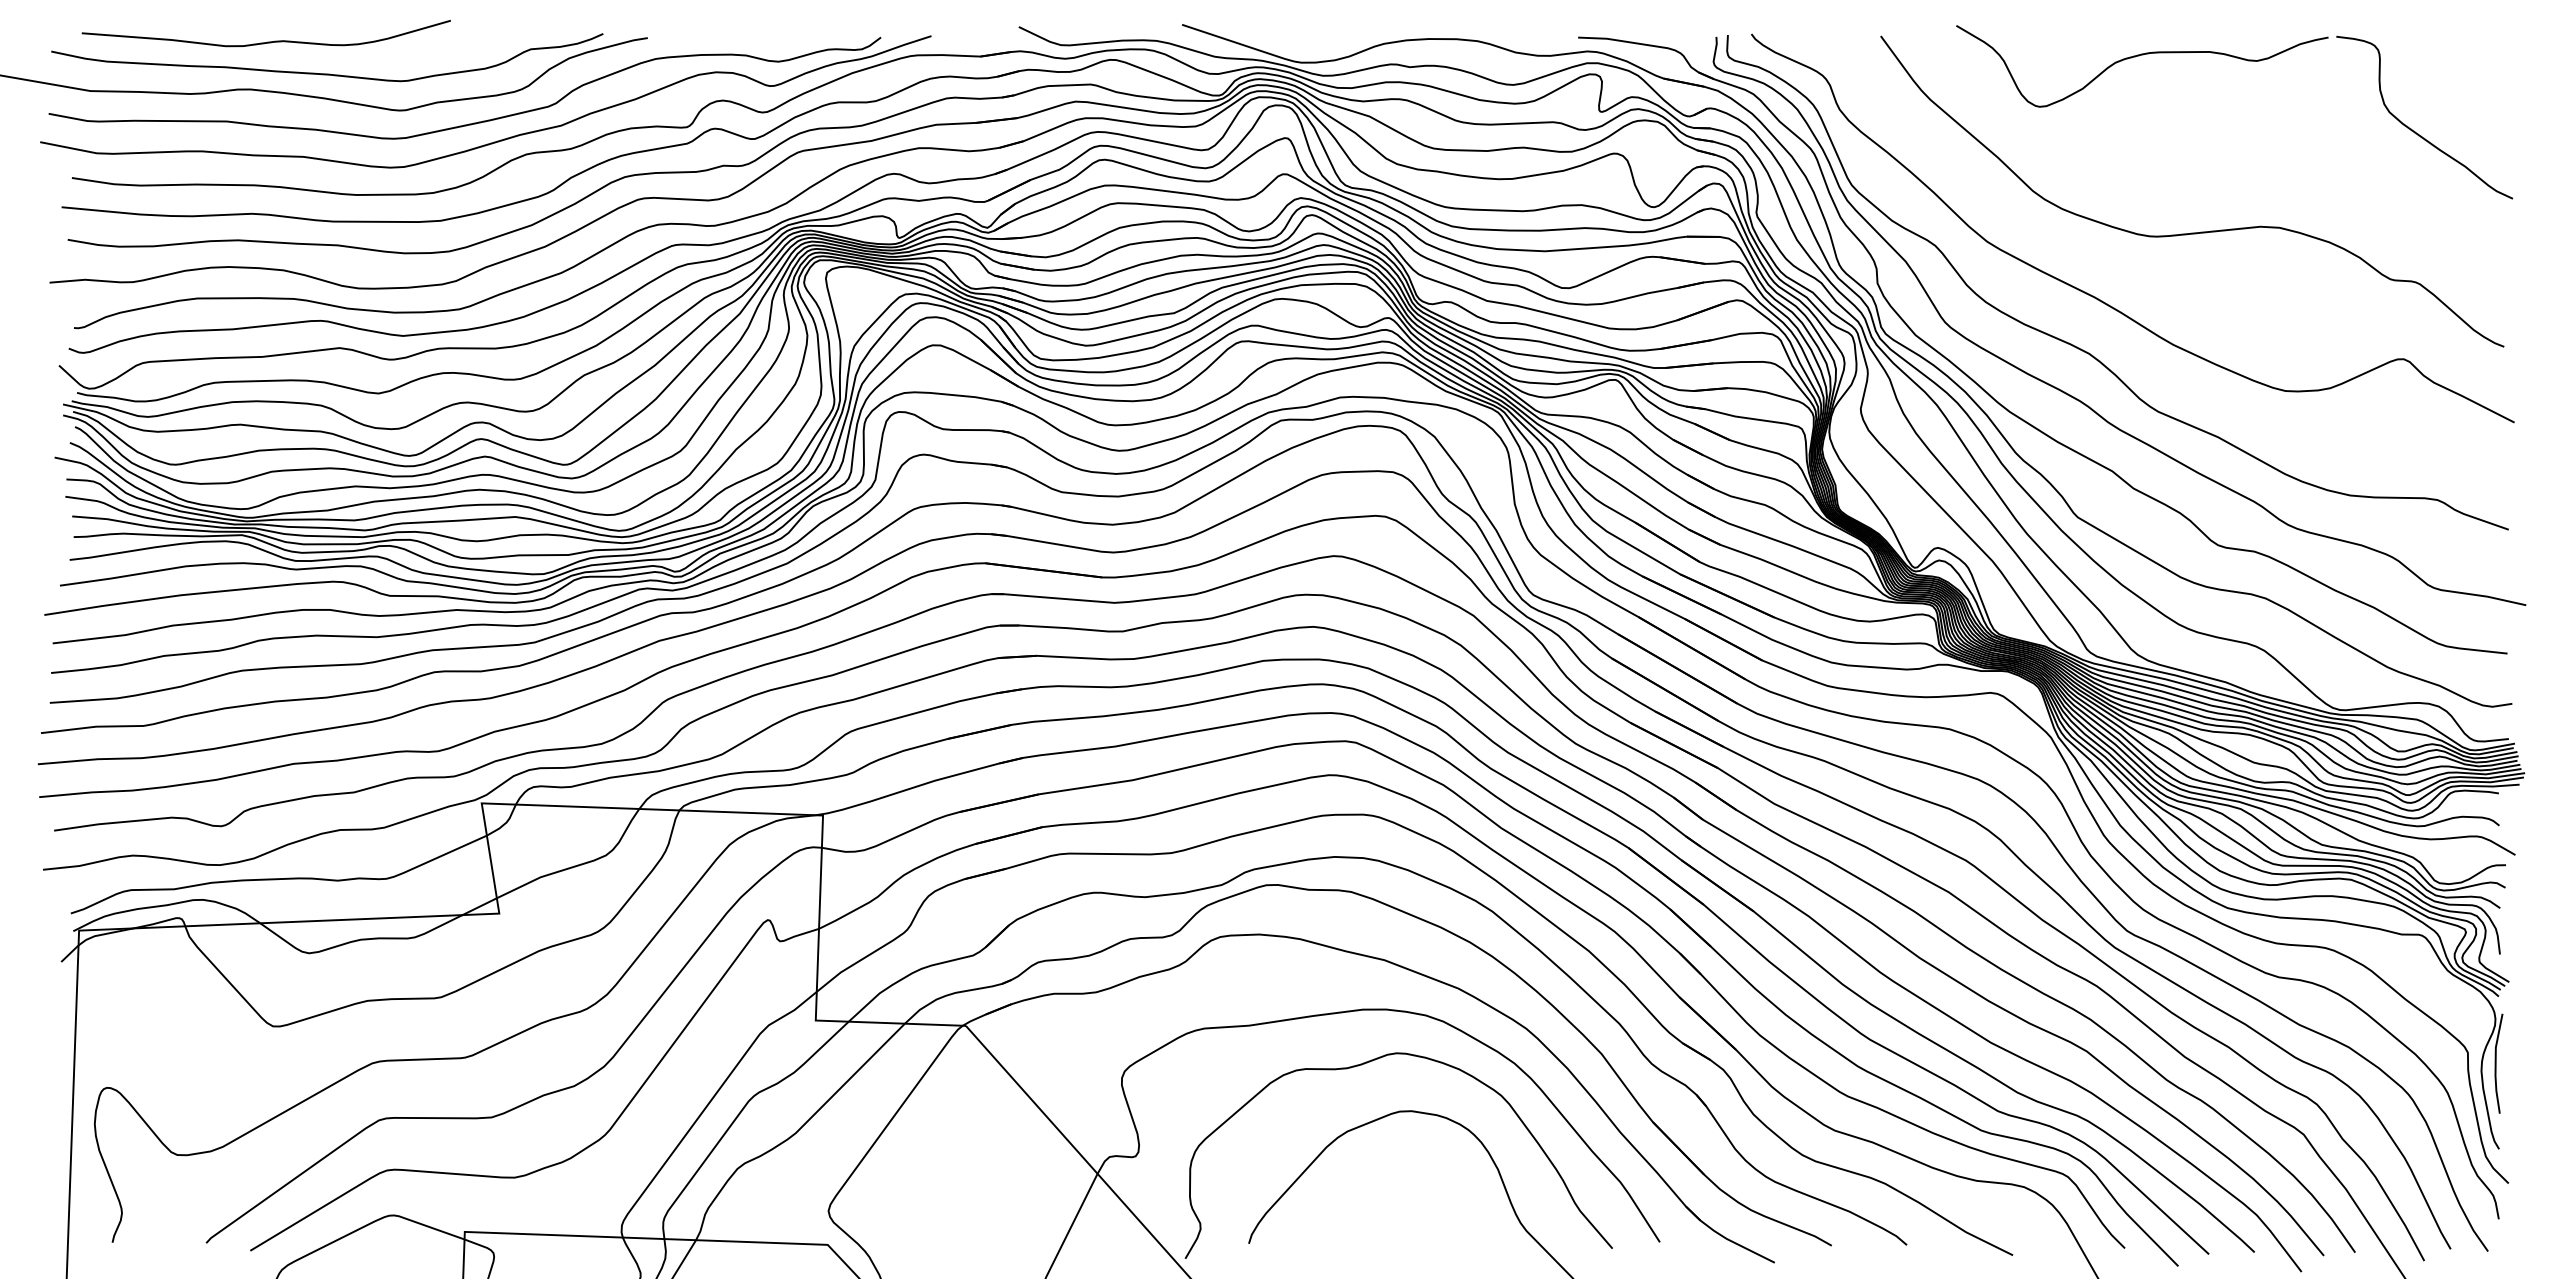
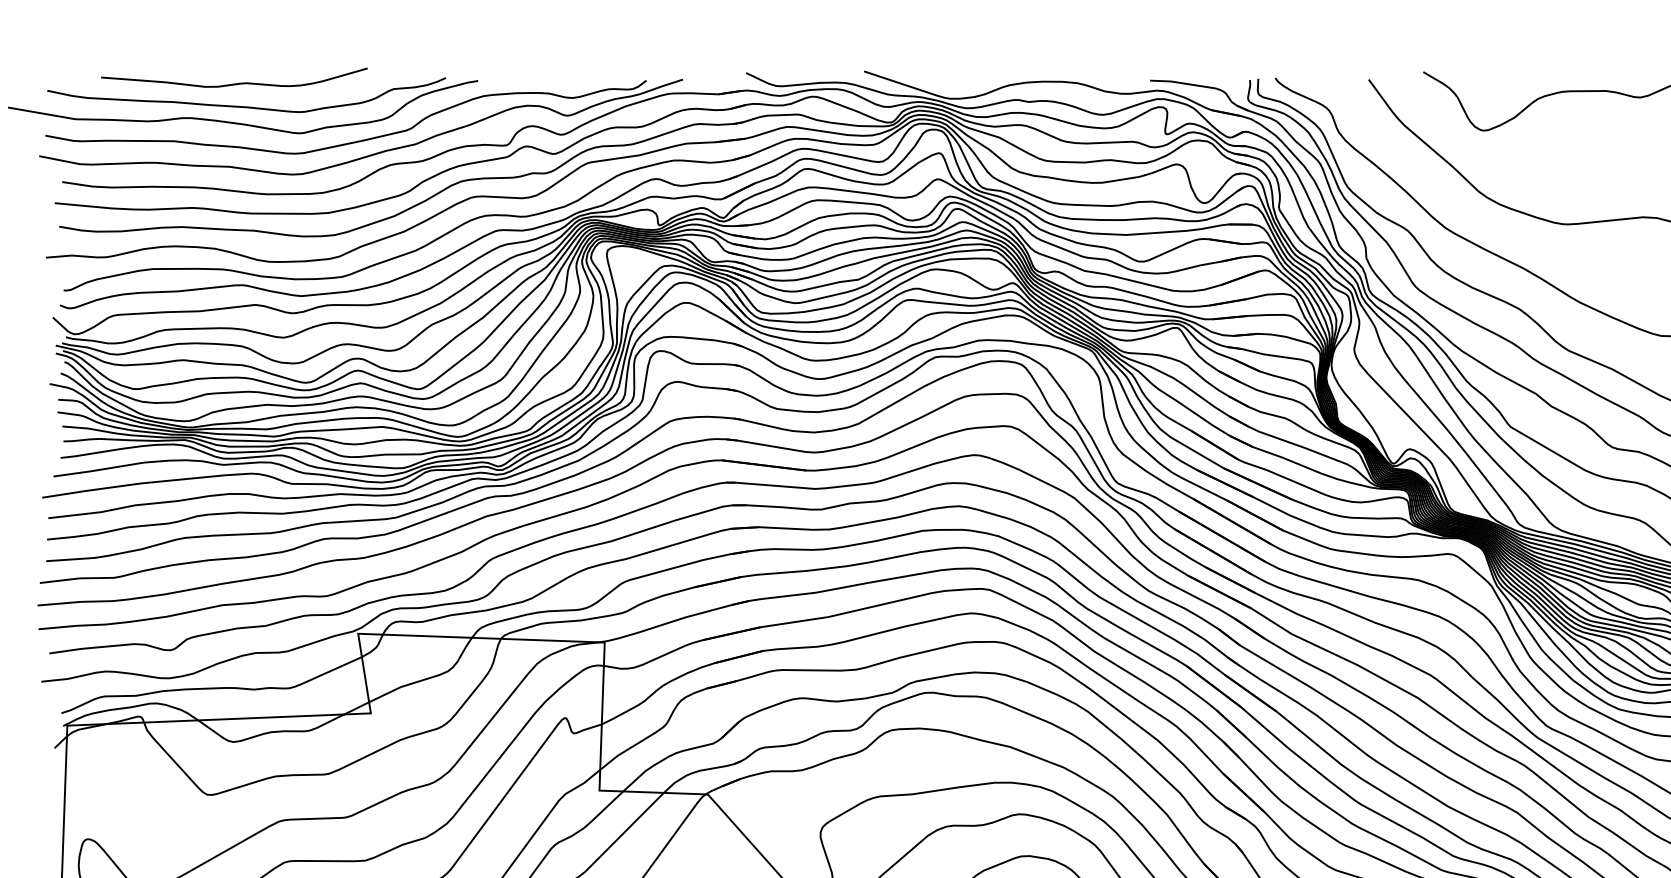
curve: (267, 41) -> (235, 83), moved

